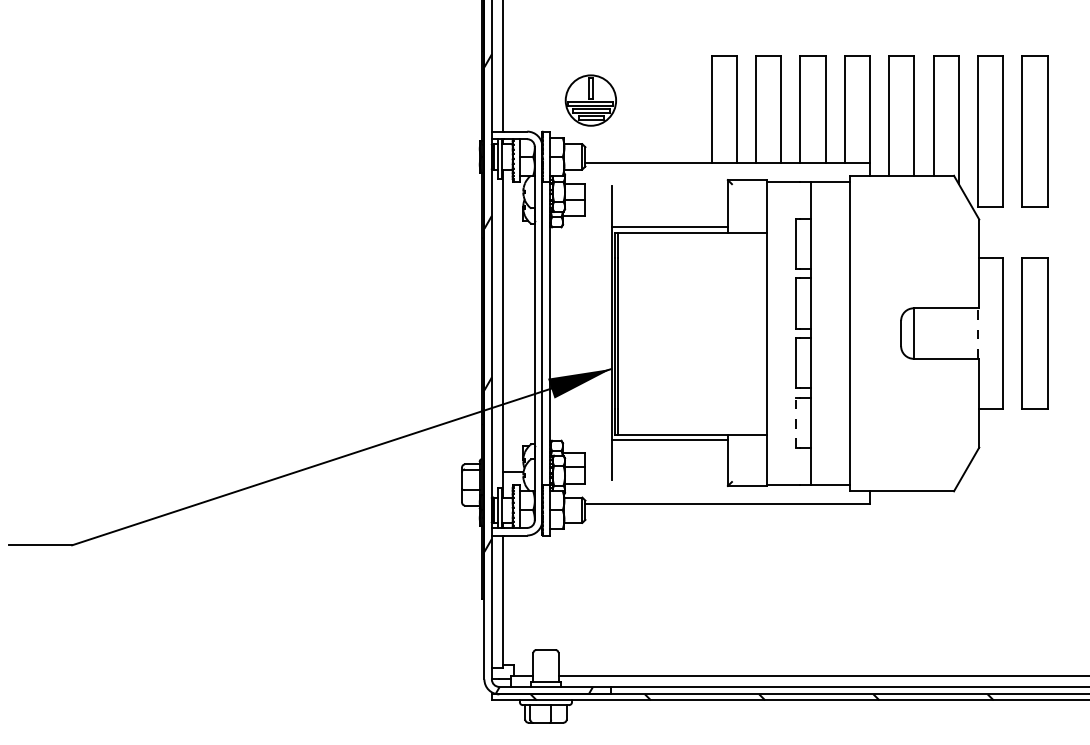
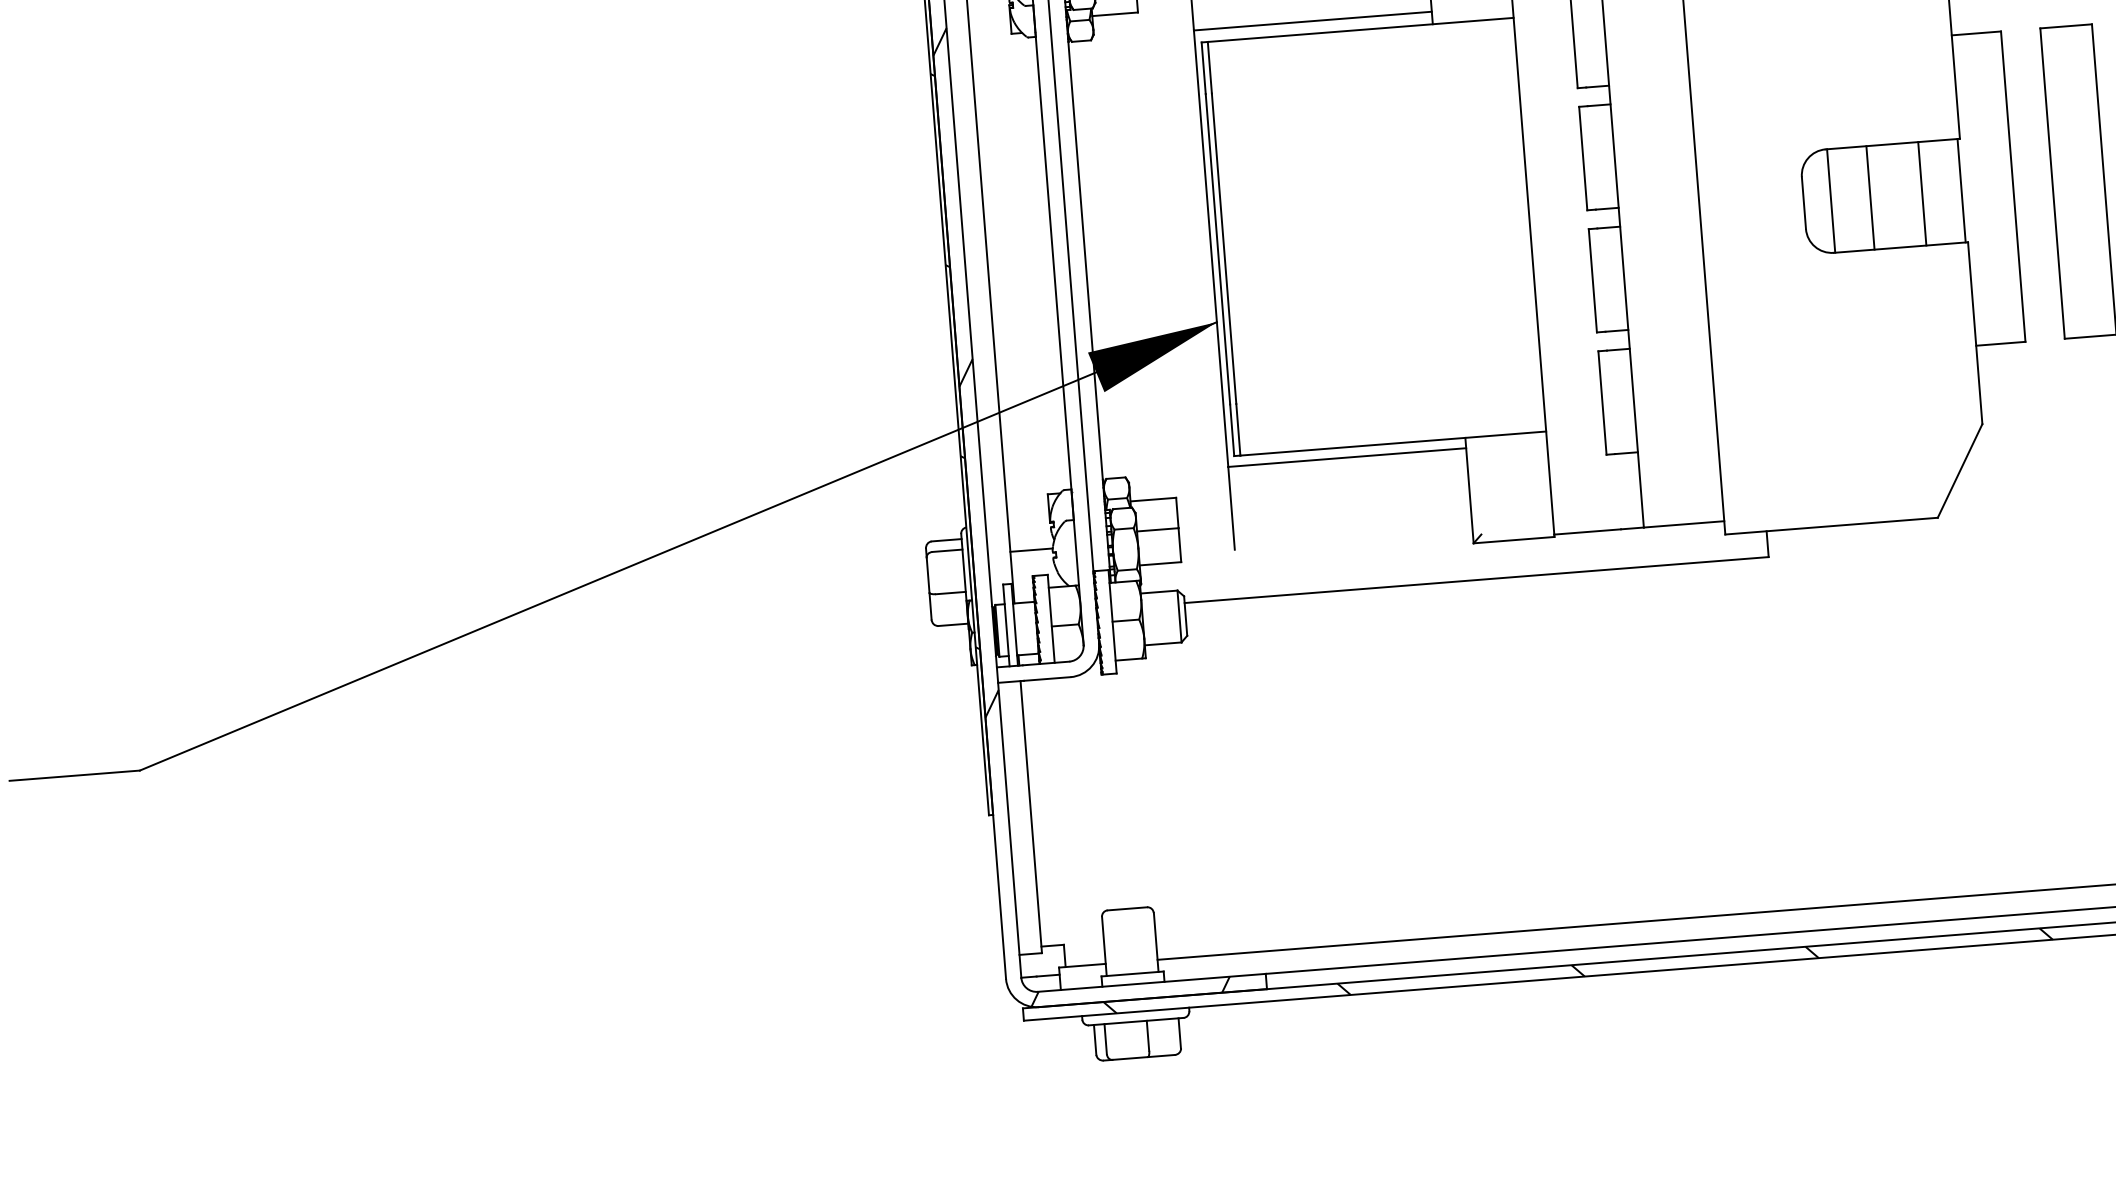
line: (933, 333) -> (1870, 197), added
line: (958, 333) -> (1921, 193), added
line: (978, 333) -> (1962, 190), dashed -> solid
line: (795, 422) -> (1601, 402), dashed -> solid

